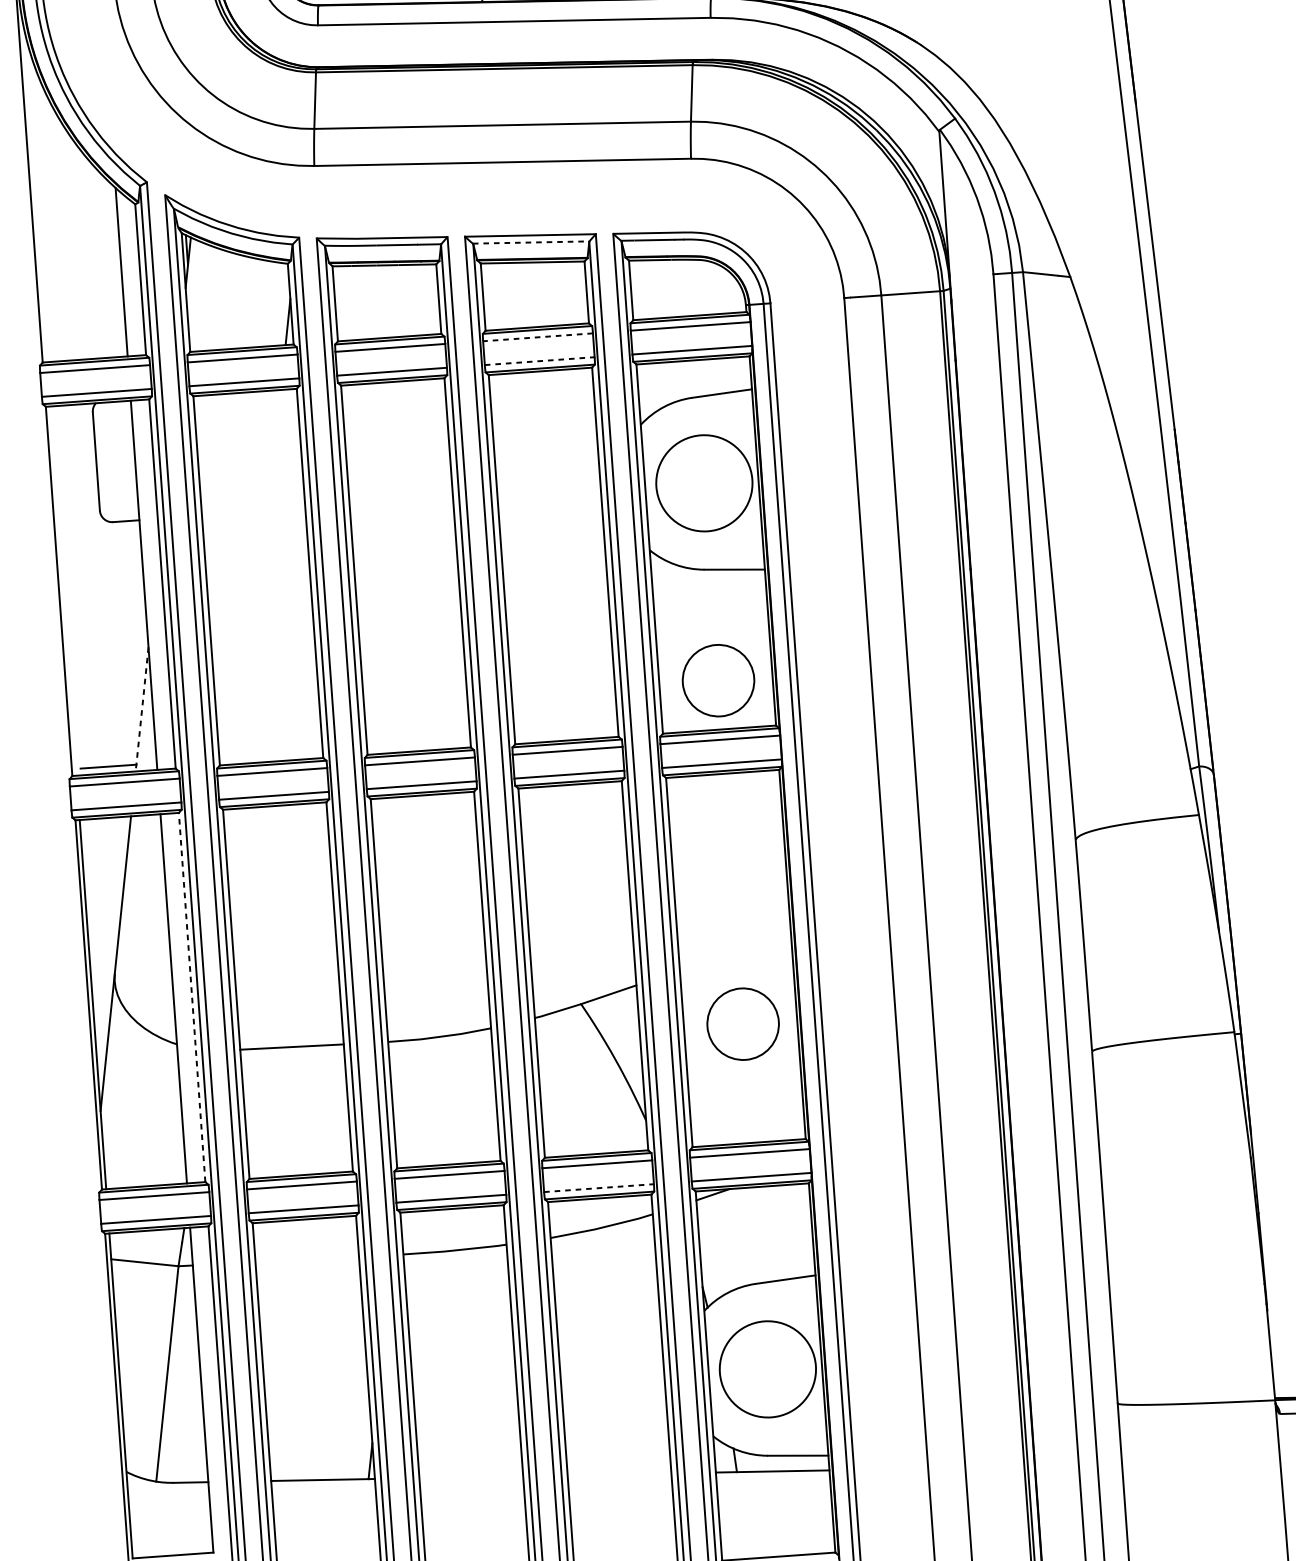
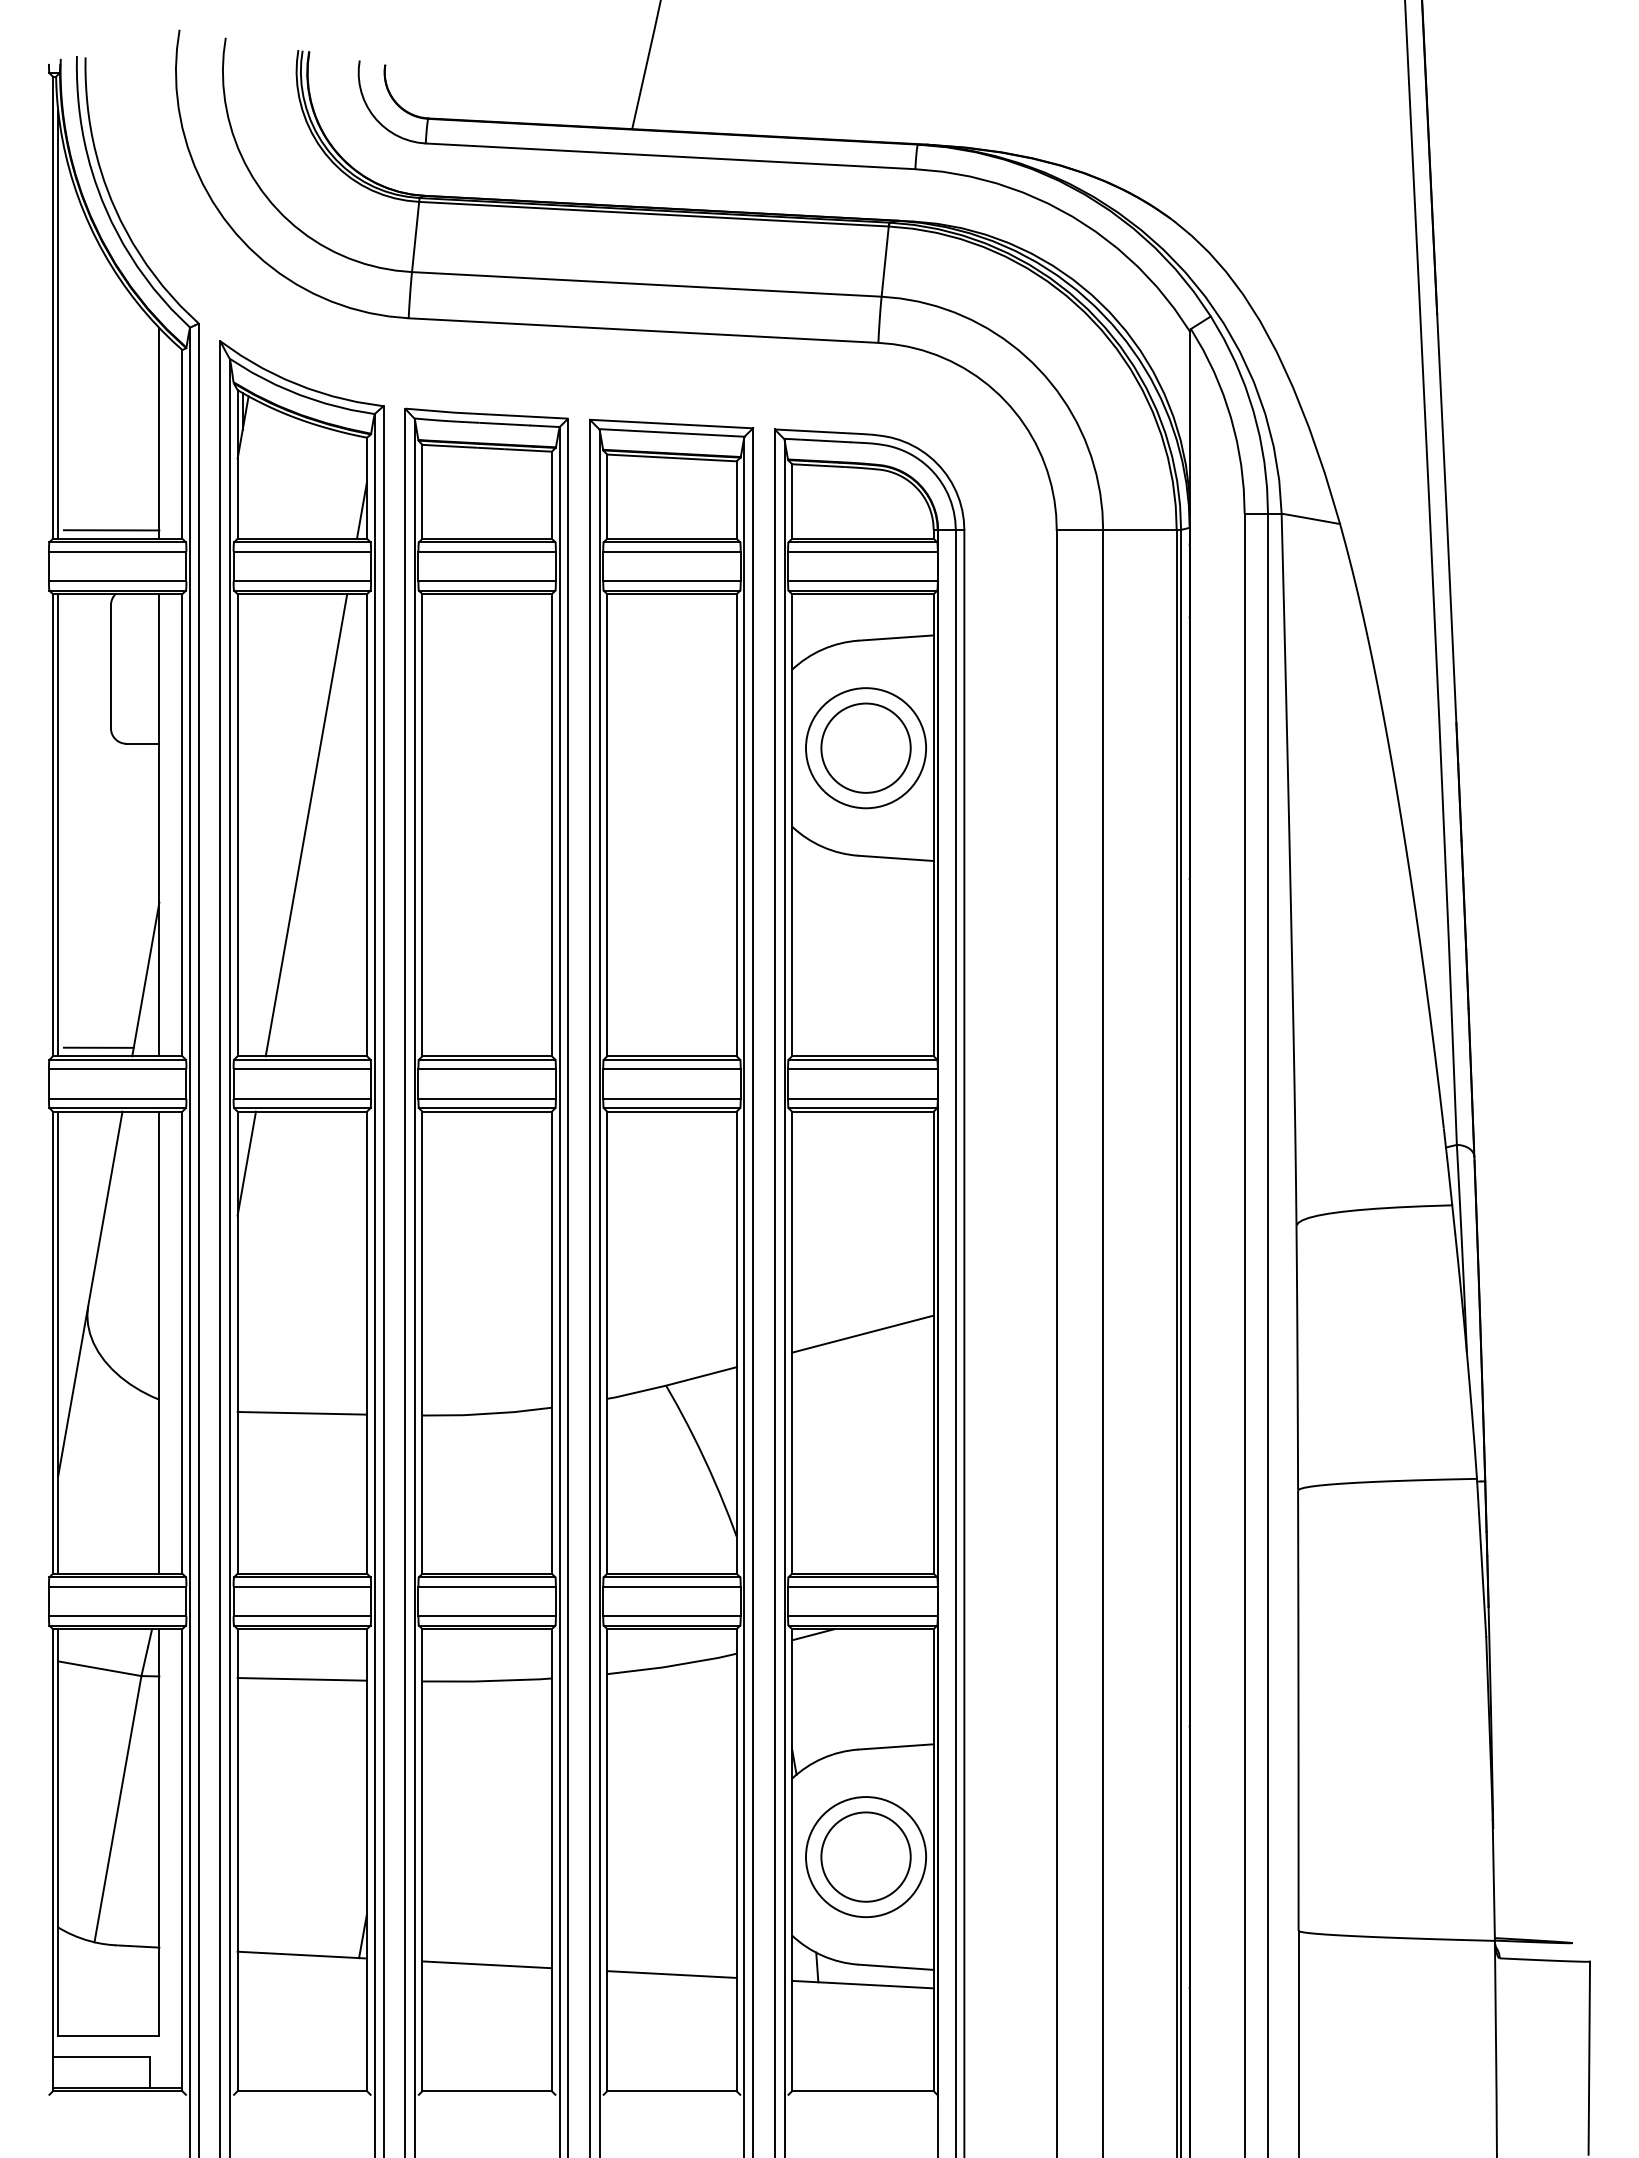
line: (34, 191) -> (58, 324), added
line: (530, 242) -> (671, 432), dashed -> solid
line: (537, 337) -> (671, 551), dashed -> solid
line: (88, 352) -> (111, 530), added
line: (539, 361) -> (671, 581), dashed -> solid
line: (261, 577) -> (306, 825), added
line: (63, 591) -> (58, 825), added
circle: (718, 680) -> (865, 747), moved
line: (141, 709) -> (145, 979), dashed -> solid
line: (233, 850) -> (246, 1163), added
line: (735, 951) -> (862, 1333), added
line: (192, 997) -> (182, 1342), dashed -> solid
circle: (742, 1023) -> (865, 1856), moved
line: (598, 1188) -> (671, 1616), dashed -> solid
line: (307, 1259) -> (302, 1679), added
line: (619, 1474) -> (671, 1974), added
line: (470, 1476) -> (486, 1964), added

